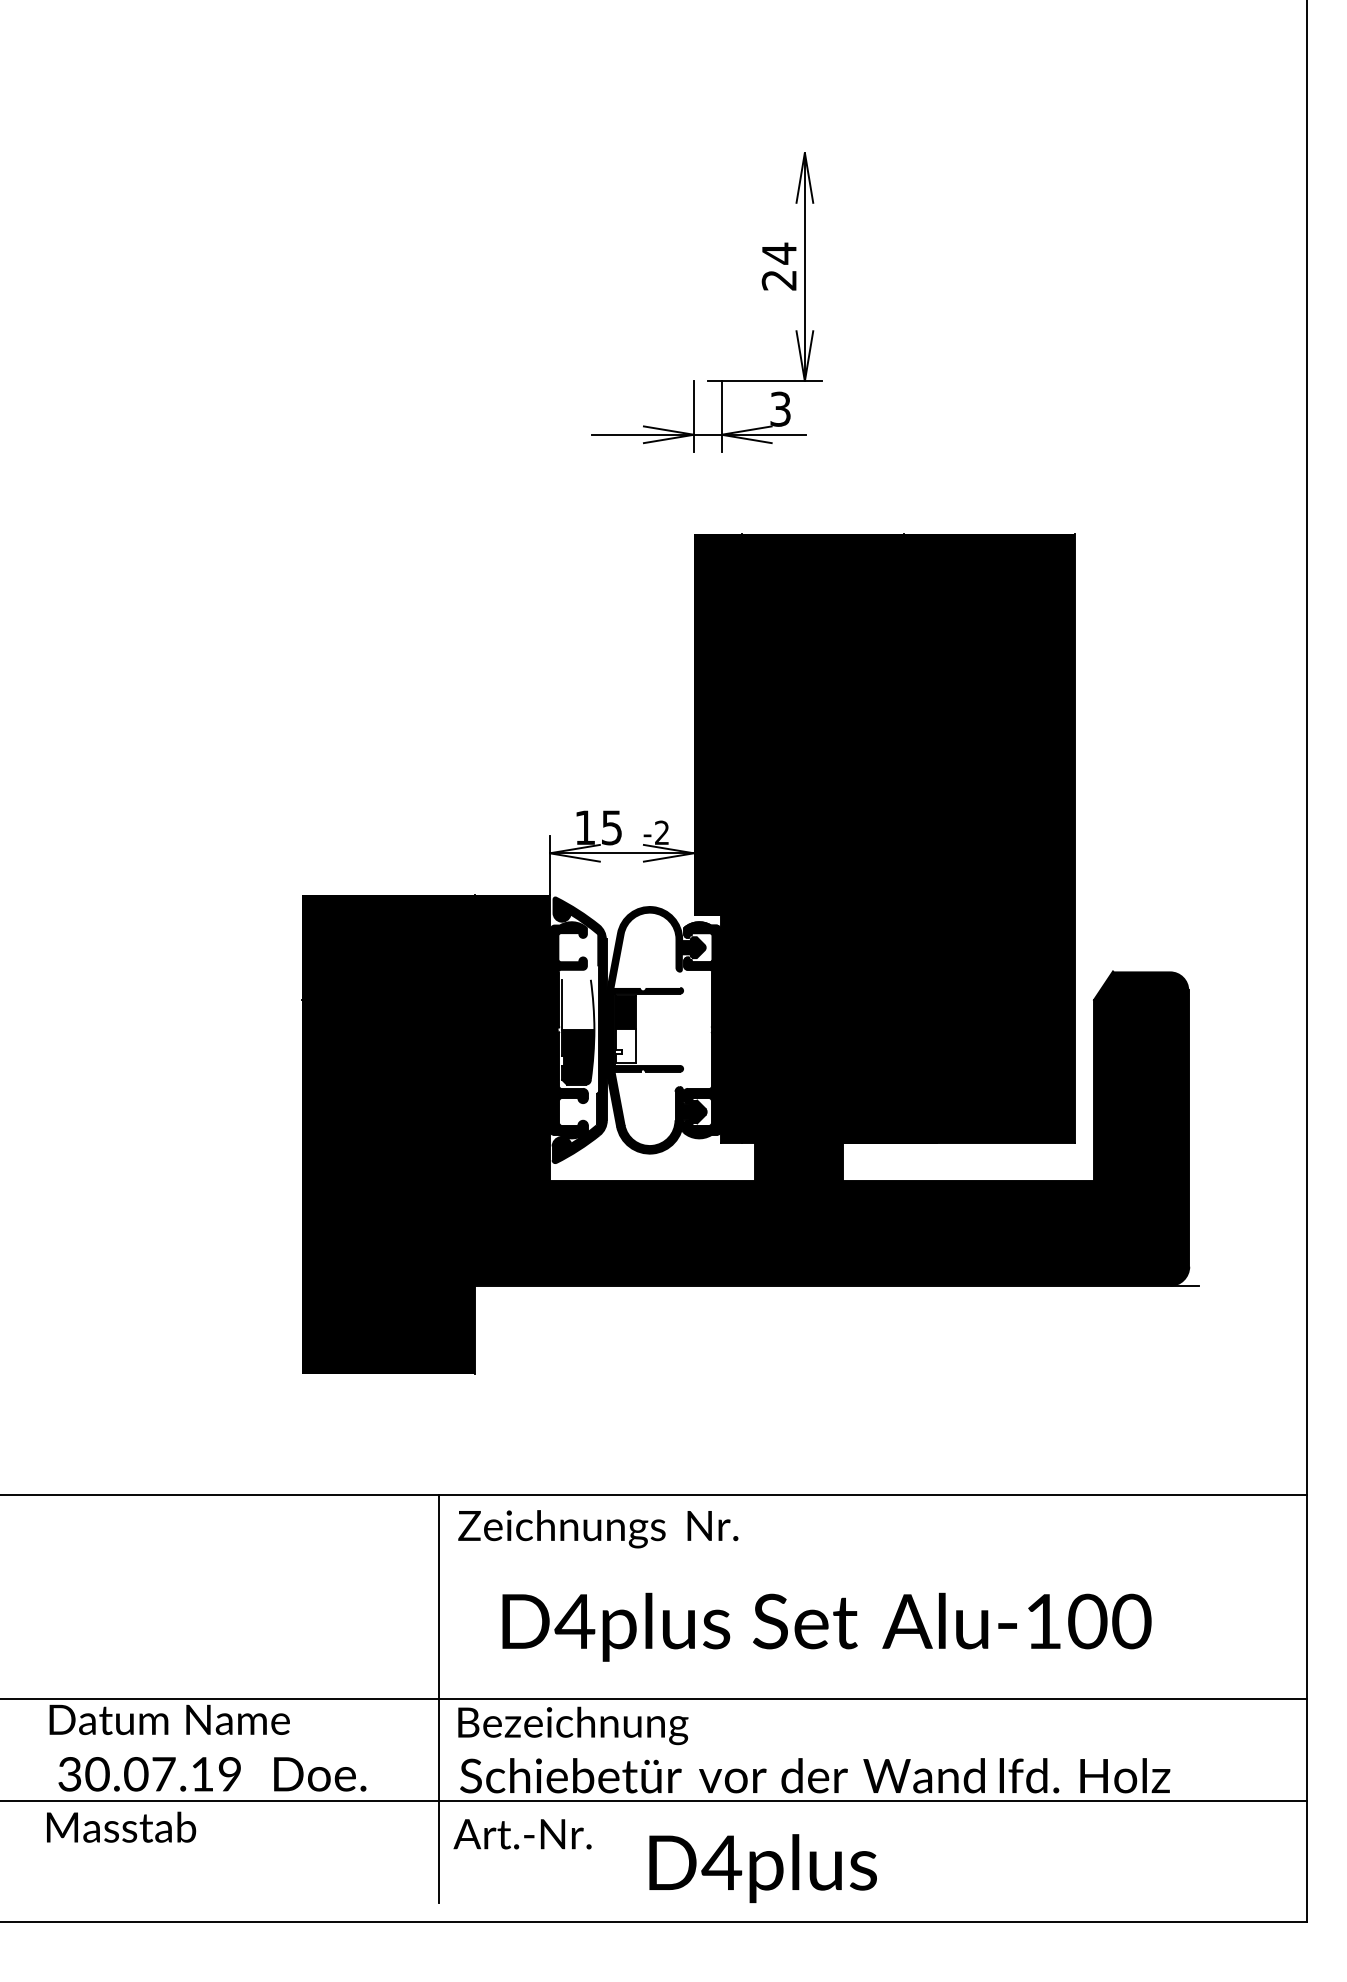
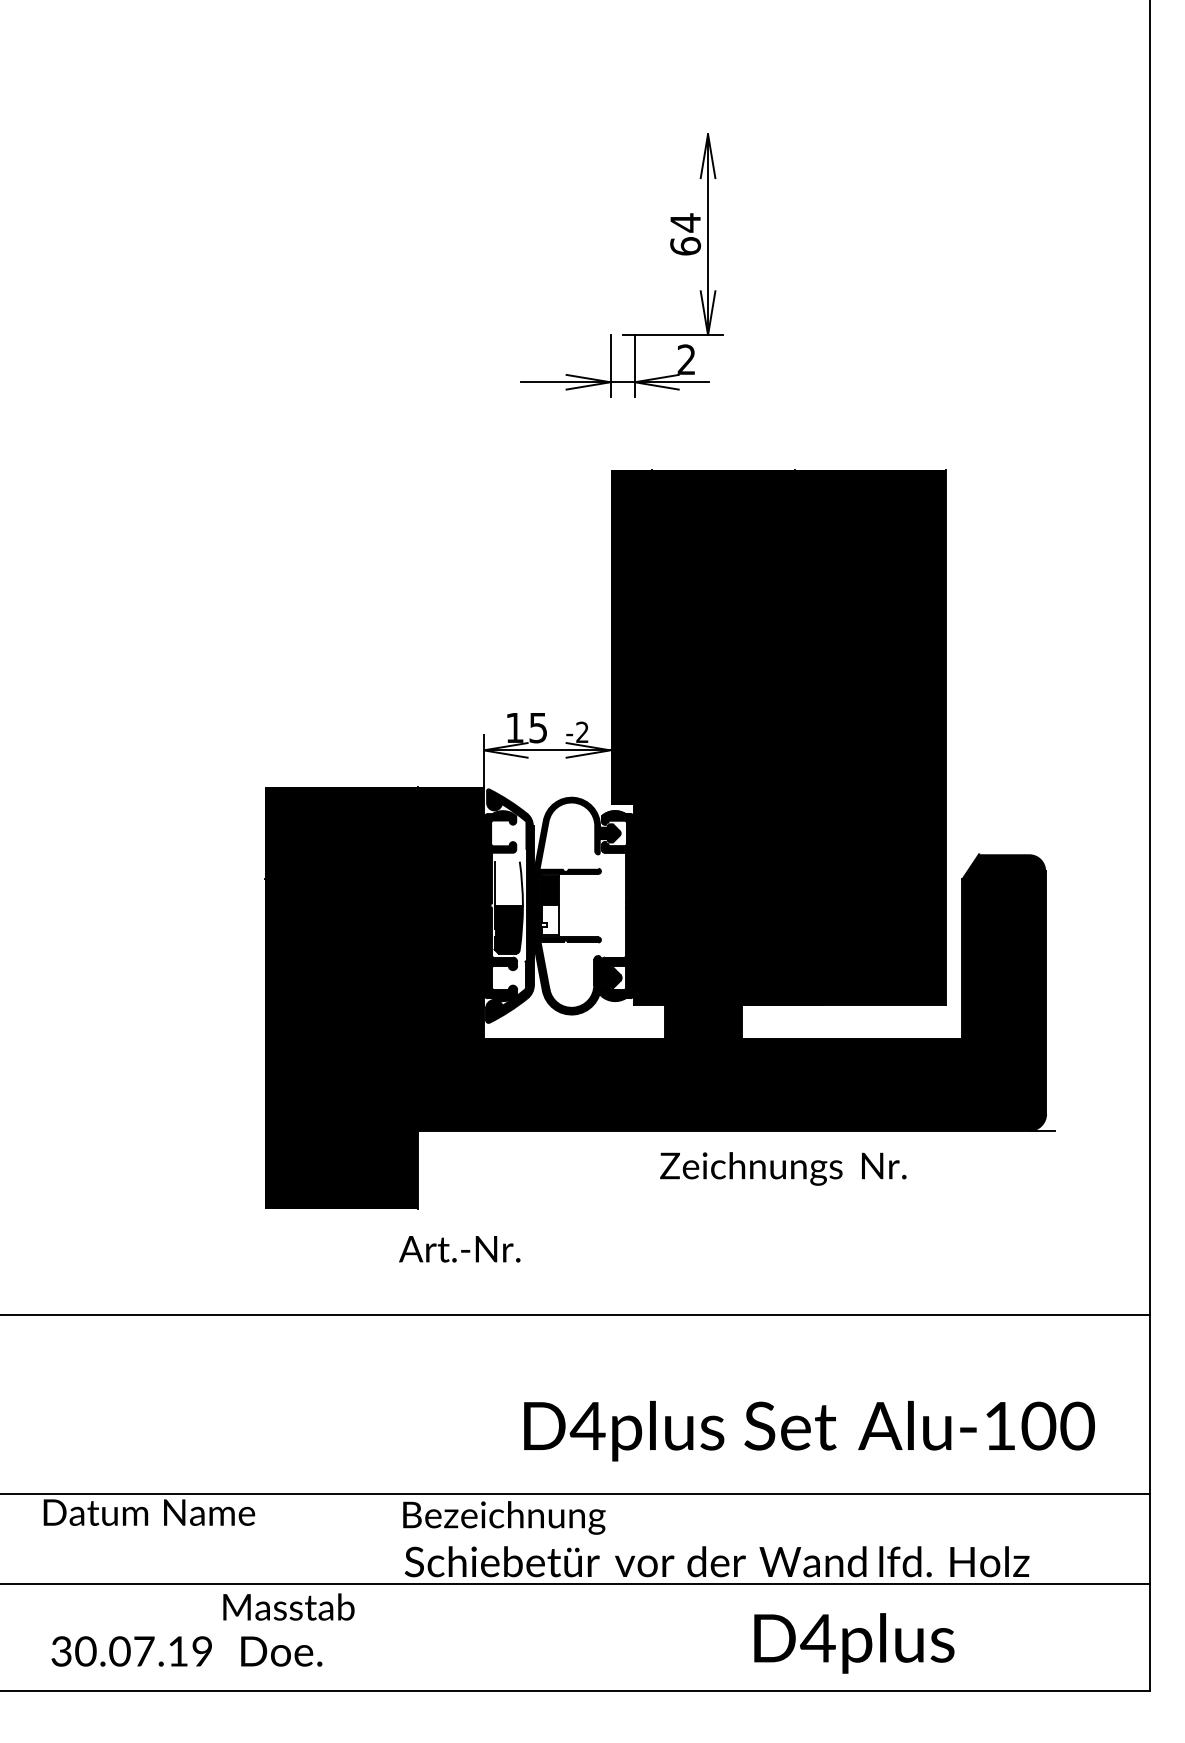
text: (779, 280) -> (685, 246), 24 -> 64
text: (780, 408) -> (686, 359), 3 -> 2
text: (598, 1528) -> (783, 1168), moved
text: (826, 1626) -> (809, 1430), moved
line: (439, 1698) -> (386, 1493), removed
text: (211, 1774) -> (186, 1651), moved
text: (120, 1826) -> (288, 1606), moved
text: (522, 1834) -> (459, 1249), moved
text: (763, 1868) -> (854, 1643), moved

